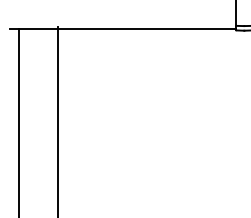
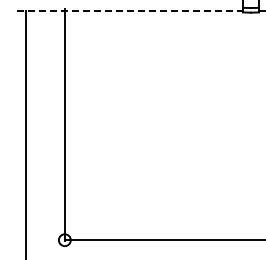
line: (123, 28) -> (130, 10), solid -> dashed

